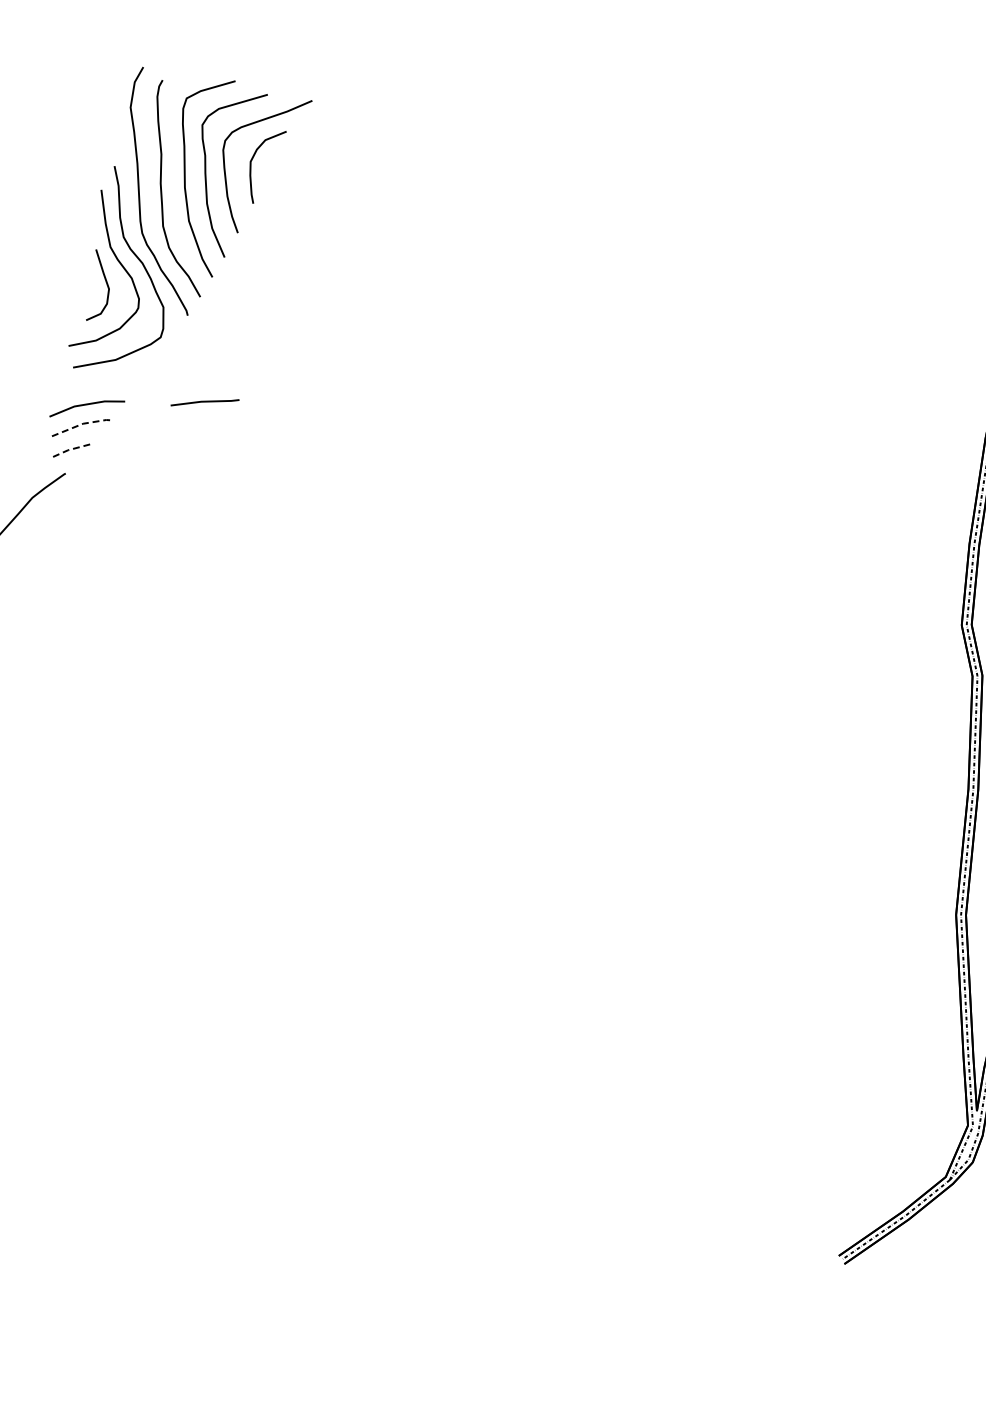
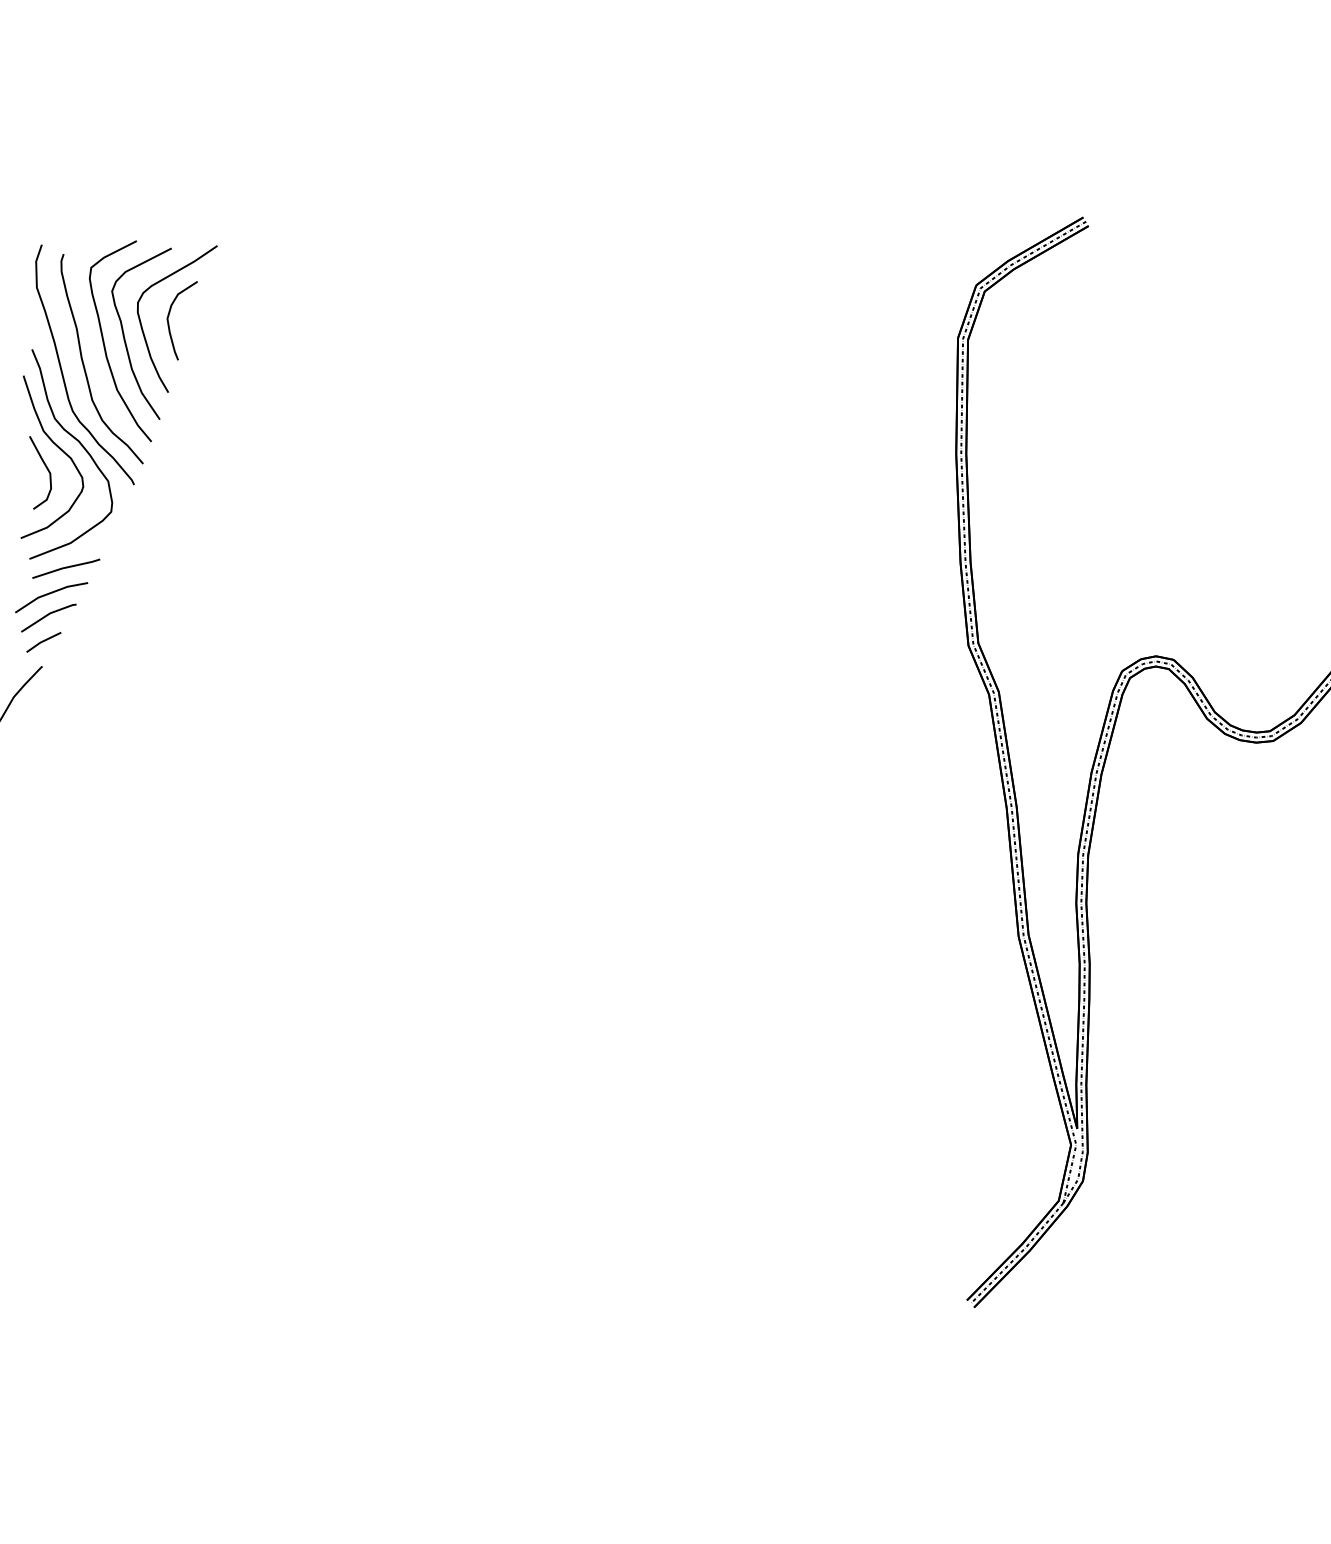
line: (205, 402) -> (66, 568), moved
line: (80, 424) -> (47, 614), dashed -> solid
line: (70, 449) -> (42, 641), dashed -> solid

